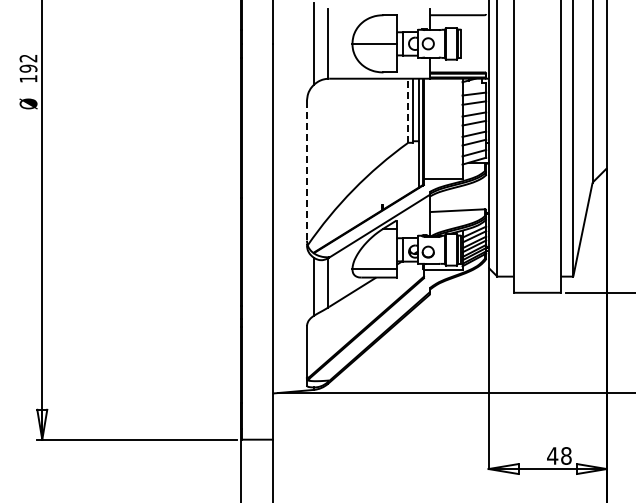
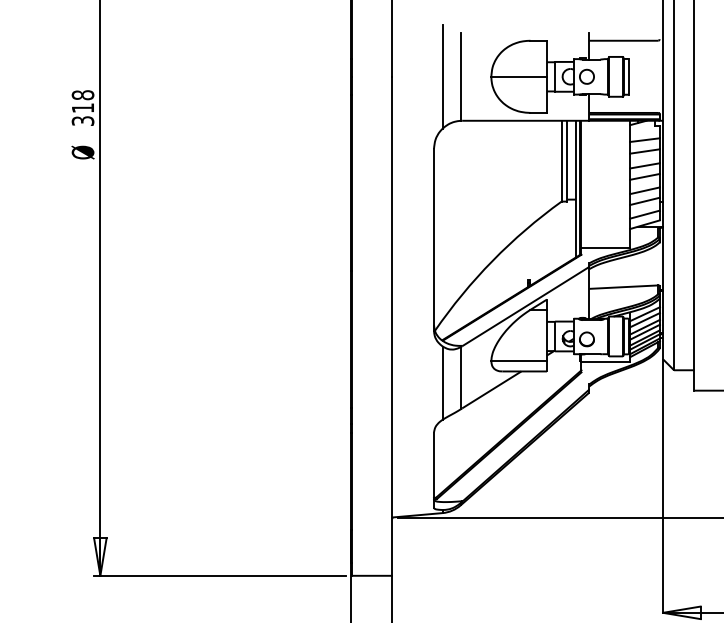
text: (28, 68) -> (82, 107), 192 -> 318
line: (408, 110) -> (562, 160), dashed -> solid
line: (306, 173) -> (433, 240), dashed -> solid

